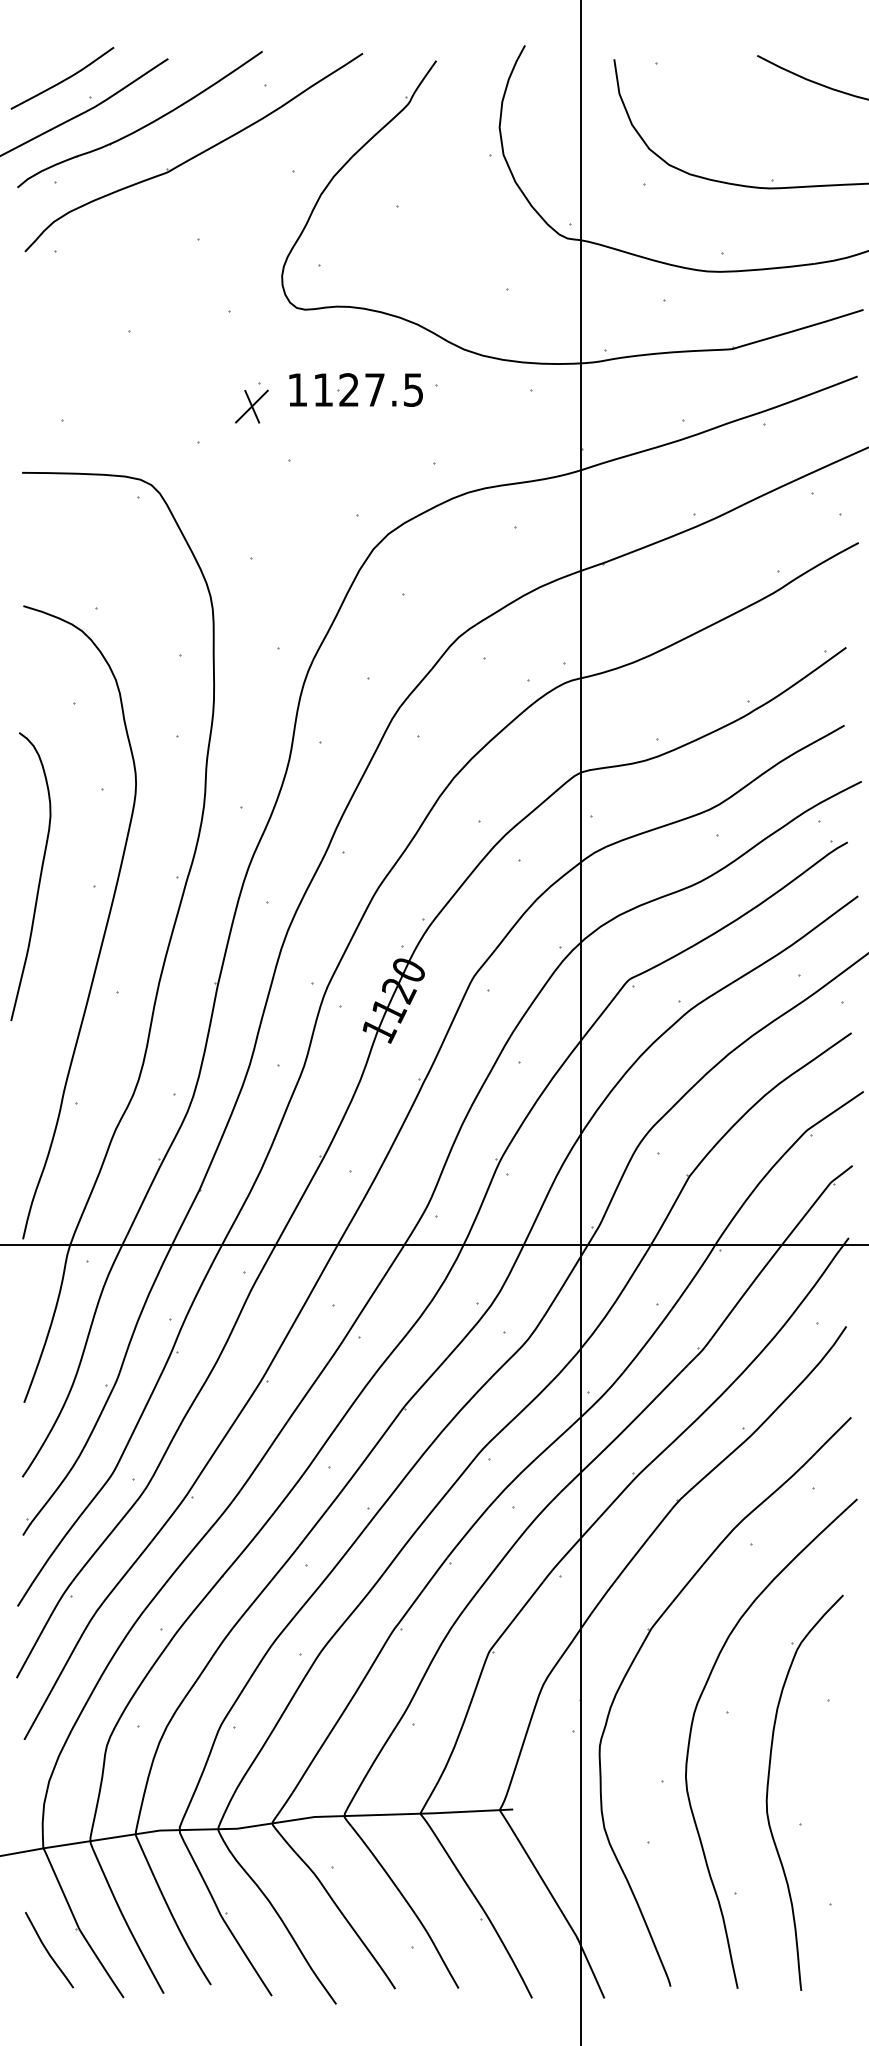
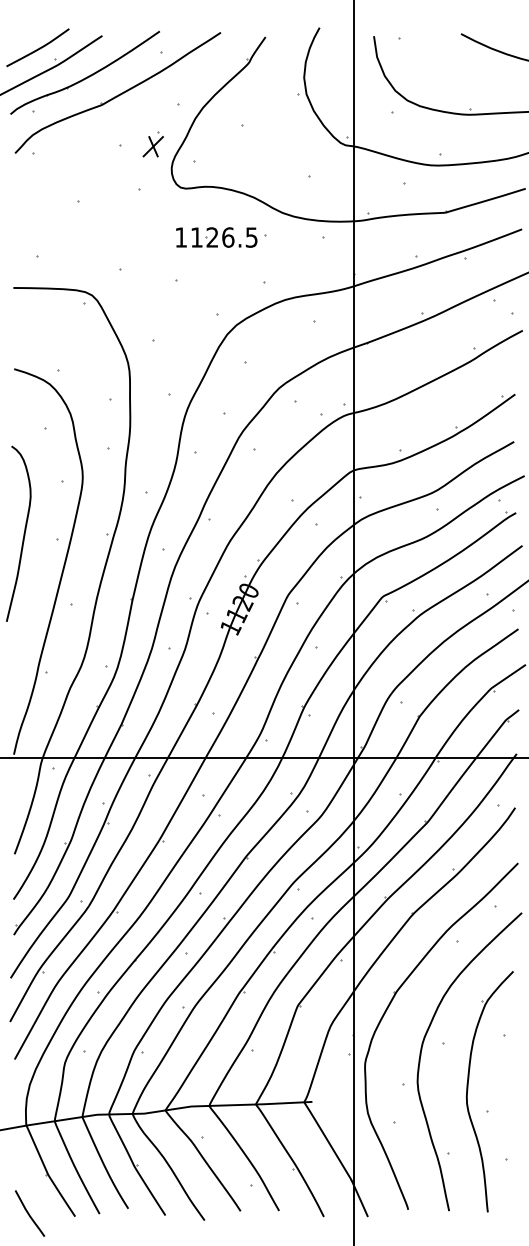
text: (375, 389) -> (228, 237), 1127.5 -> 1126.5
part: (250, 403) -> (152, 144), moved
curve: (48, 1950) -> (29, 1213), moved

